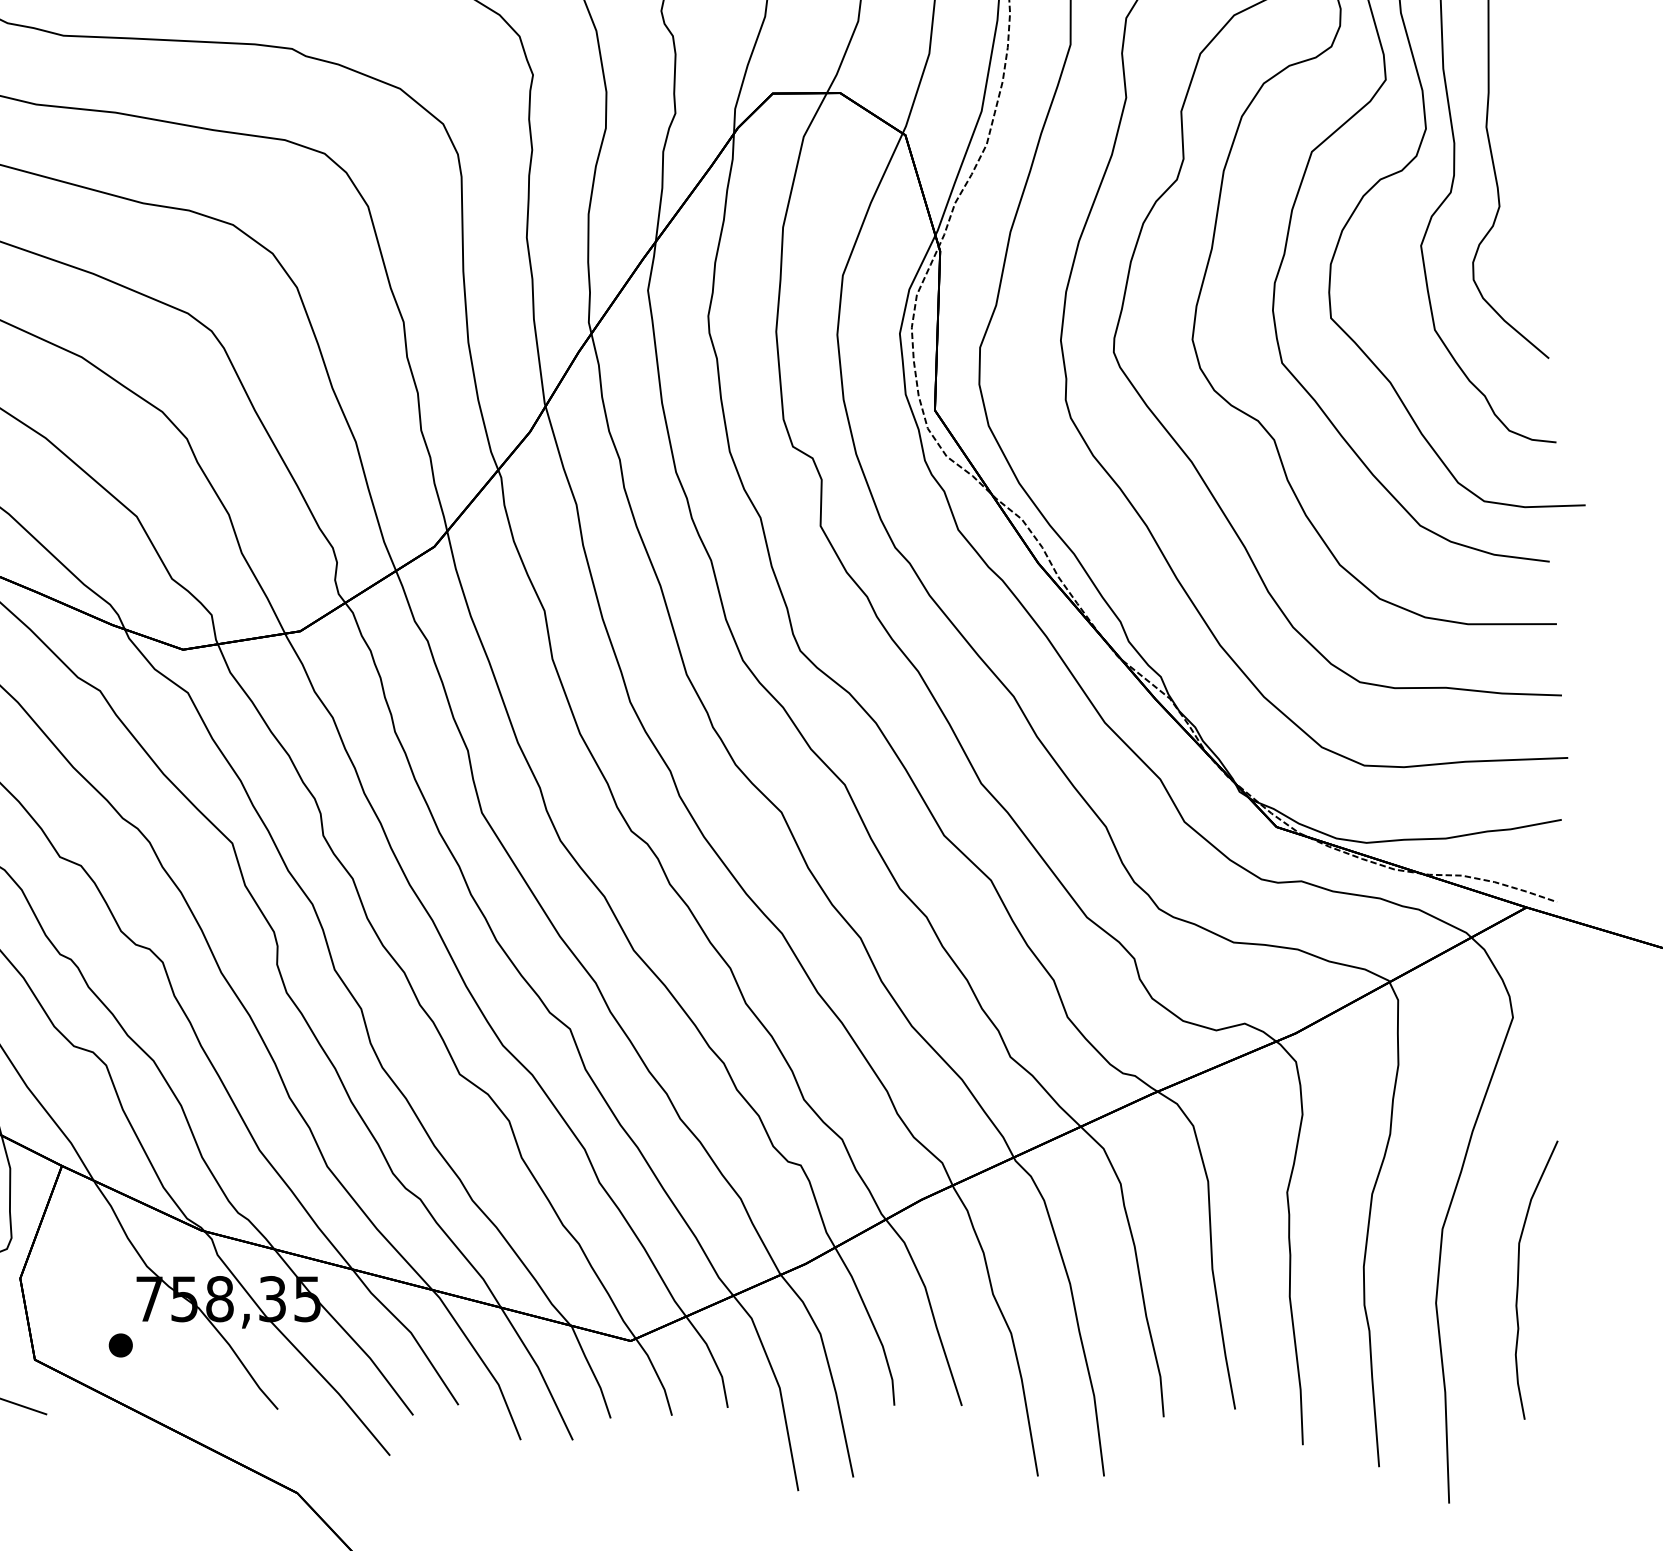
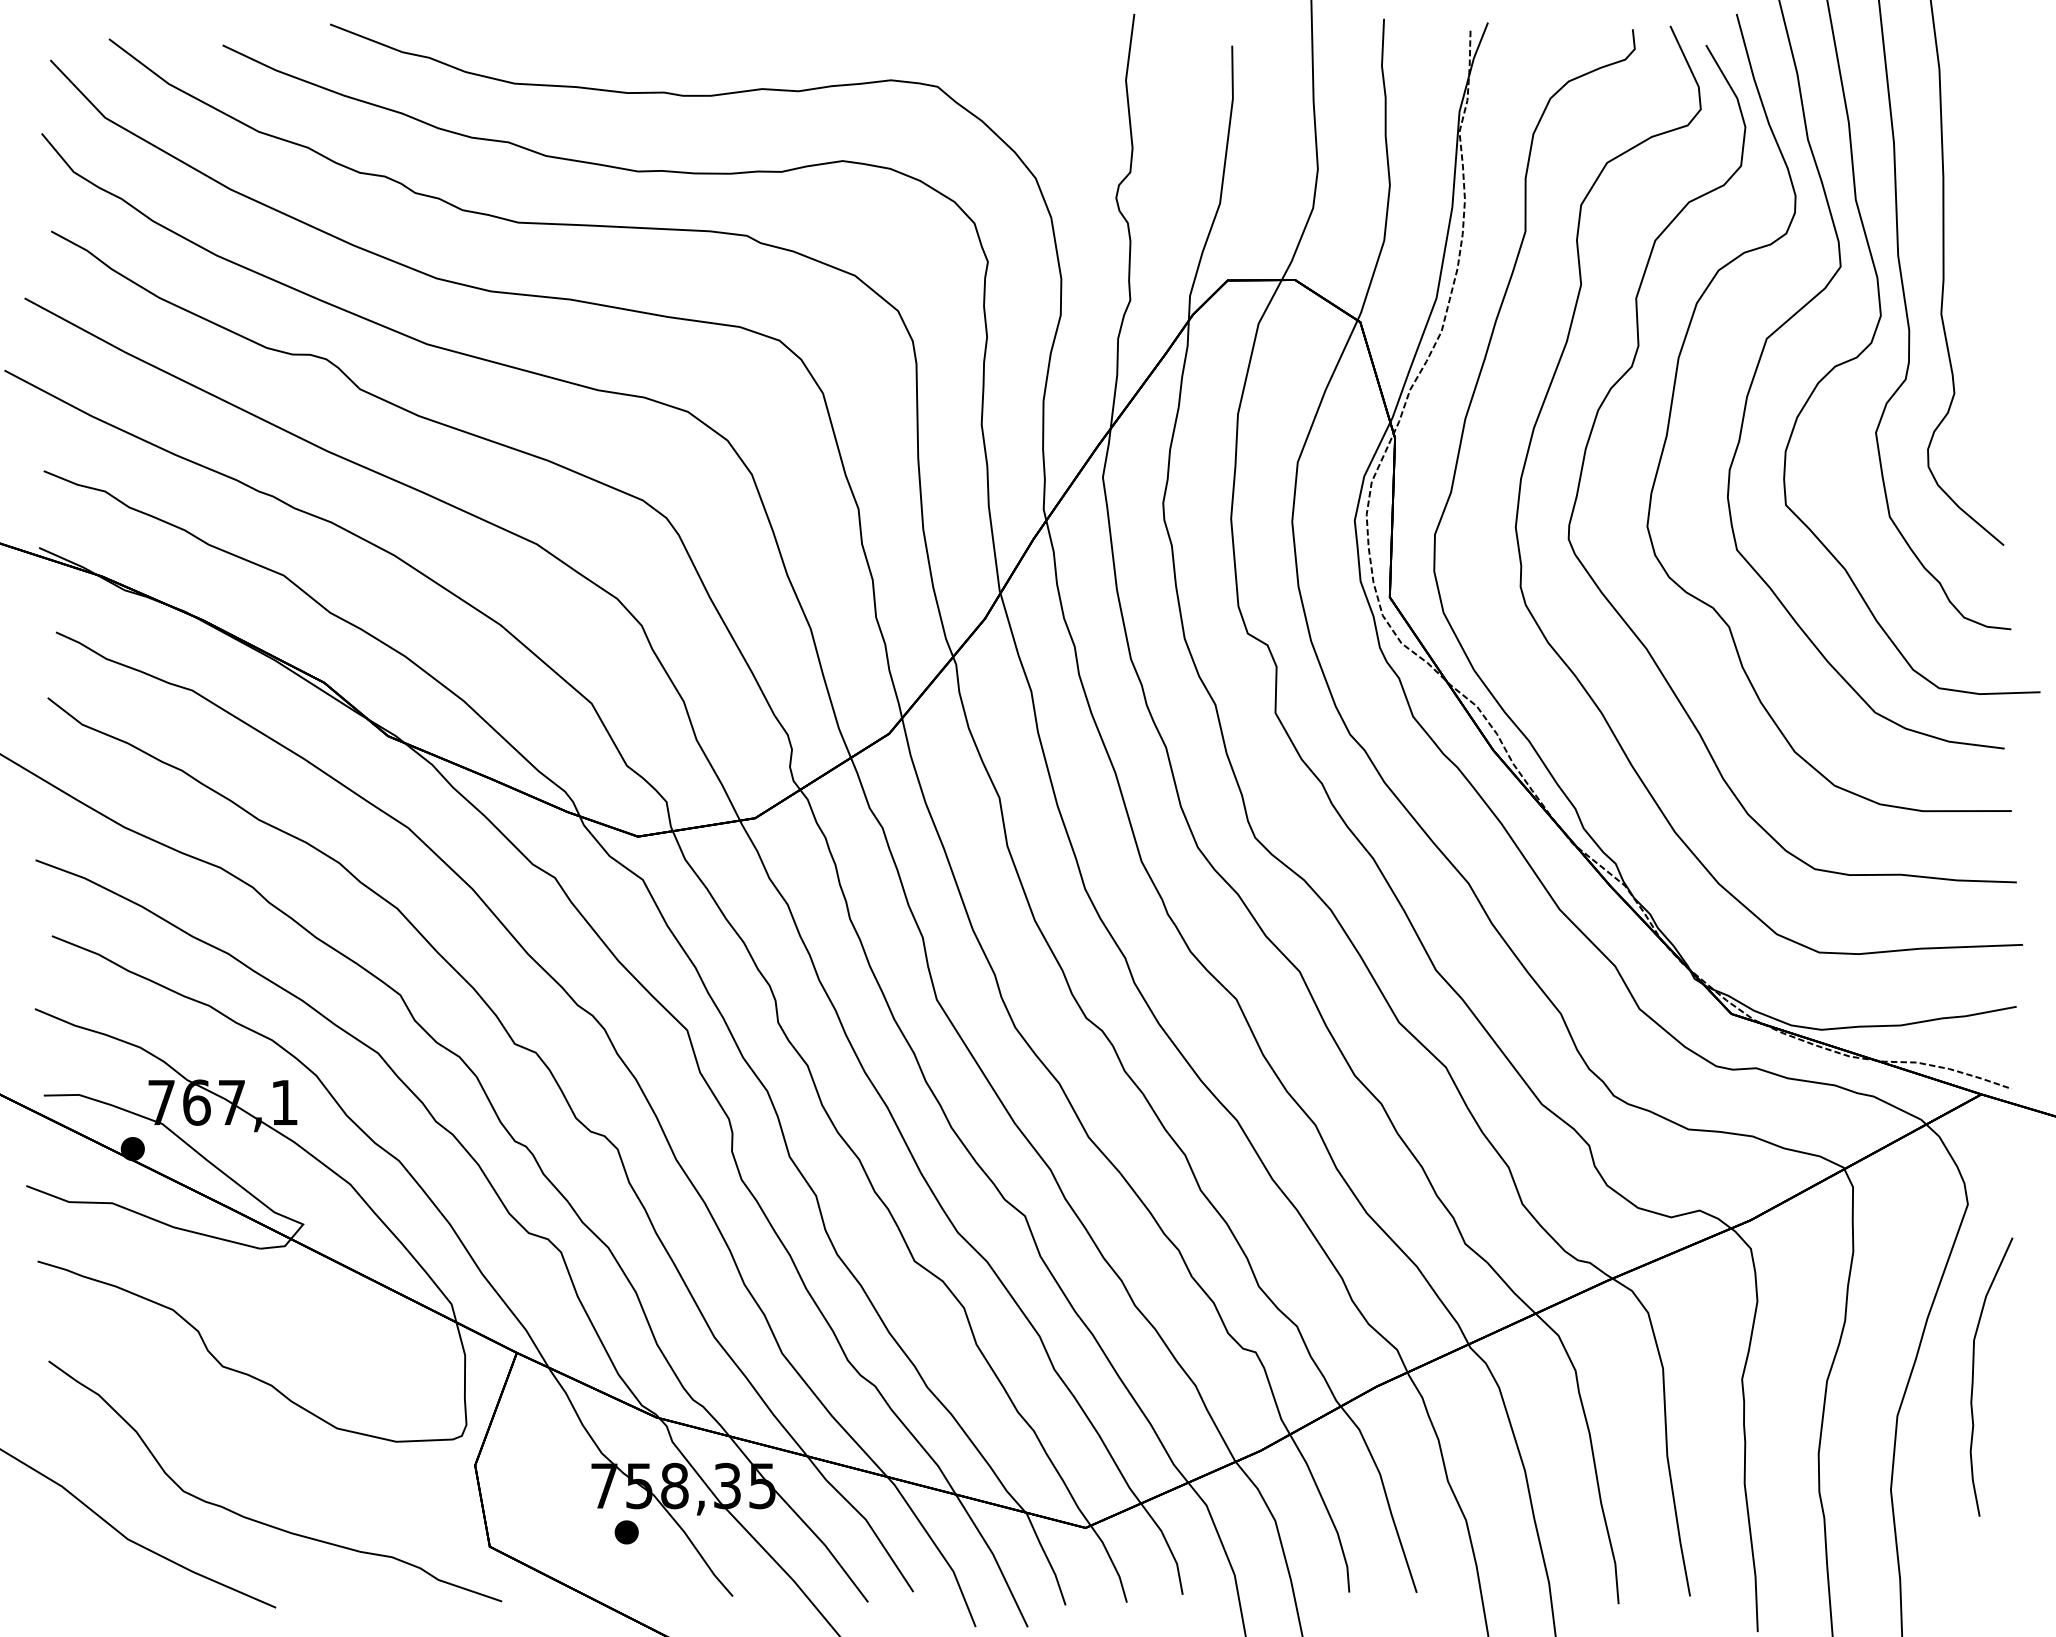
curve: (1518, 1279) -> (1973, 1376), moved
part: (120, 1345) -> (626, 1532), moved

